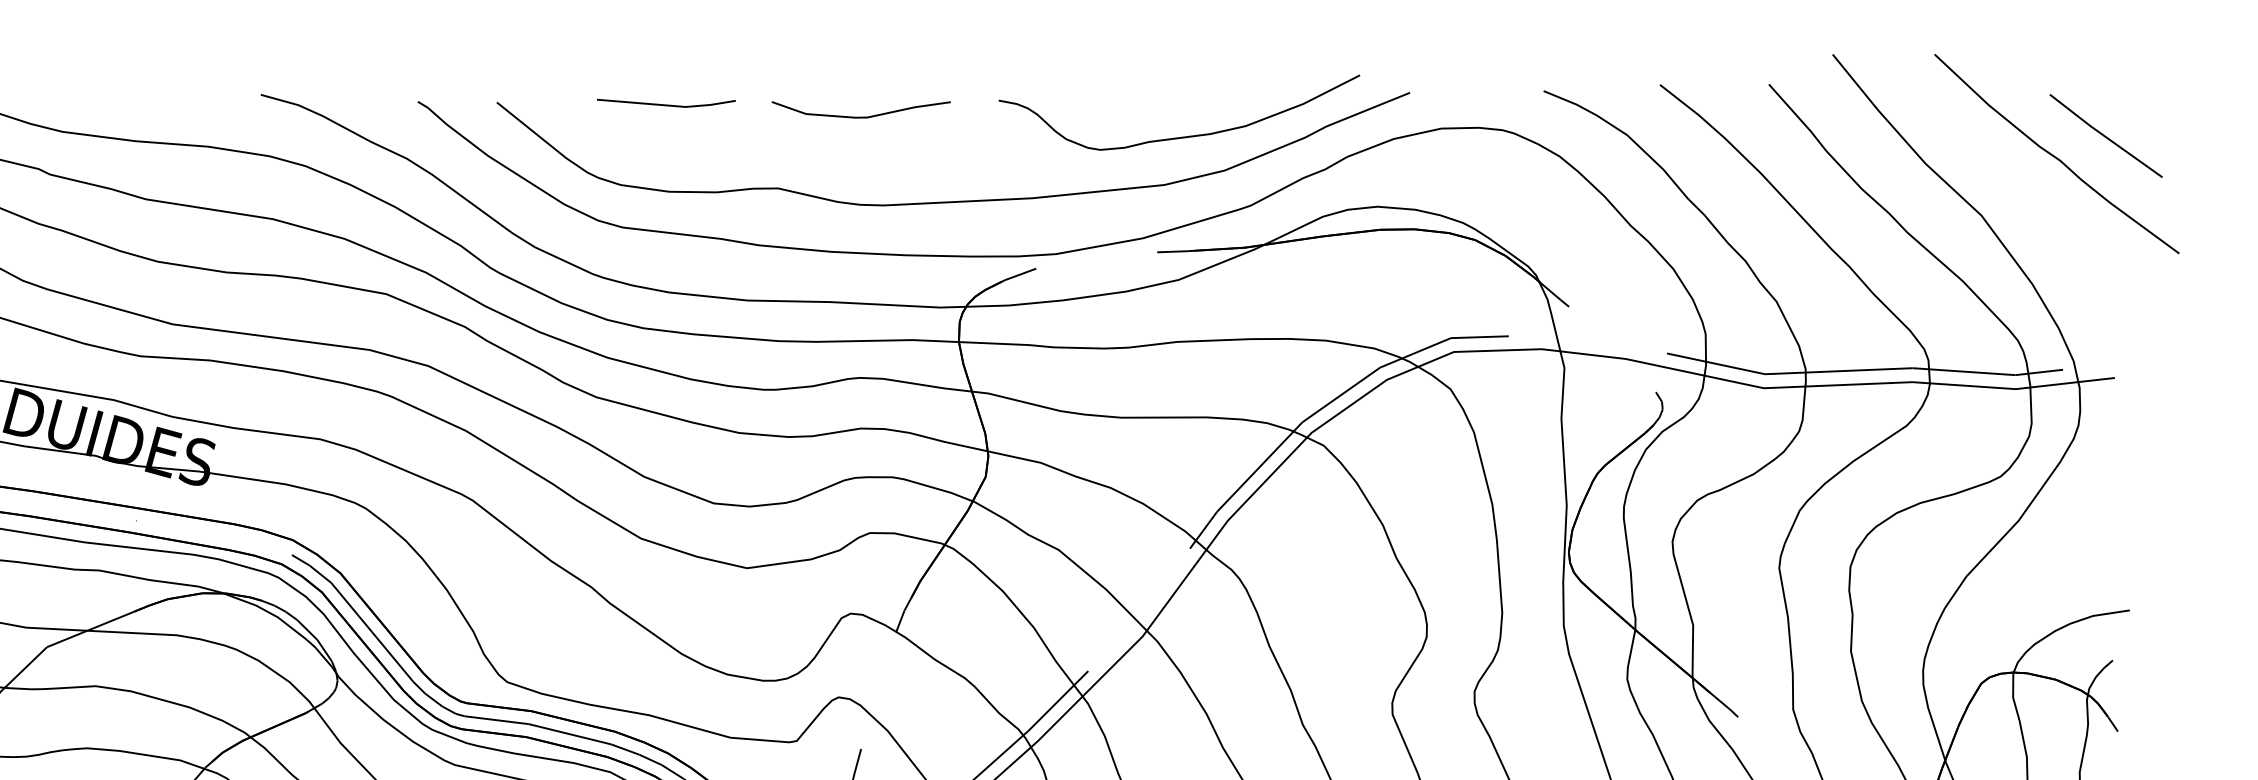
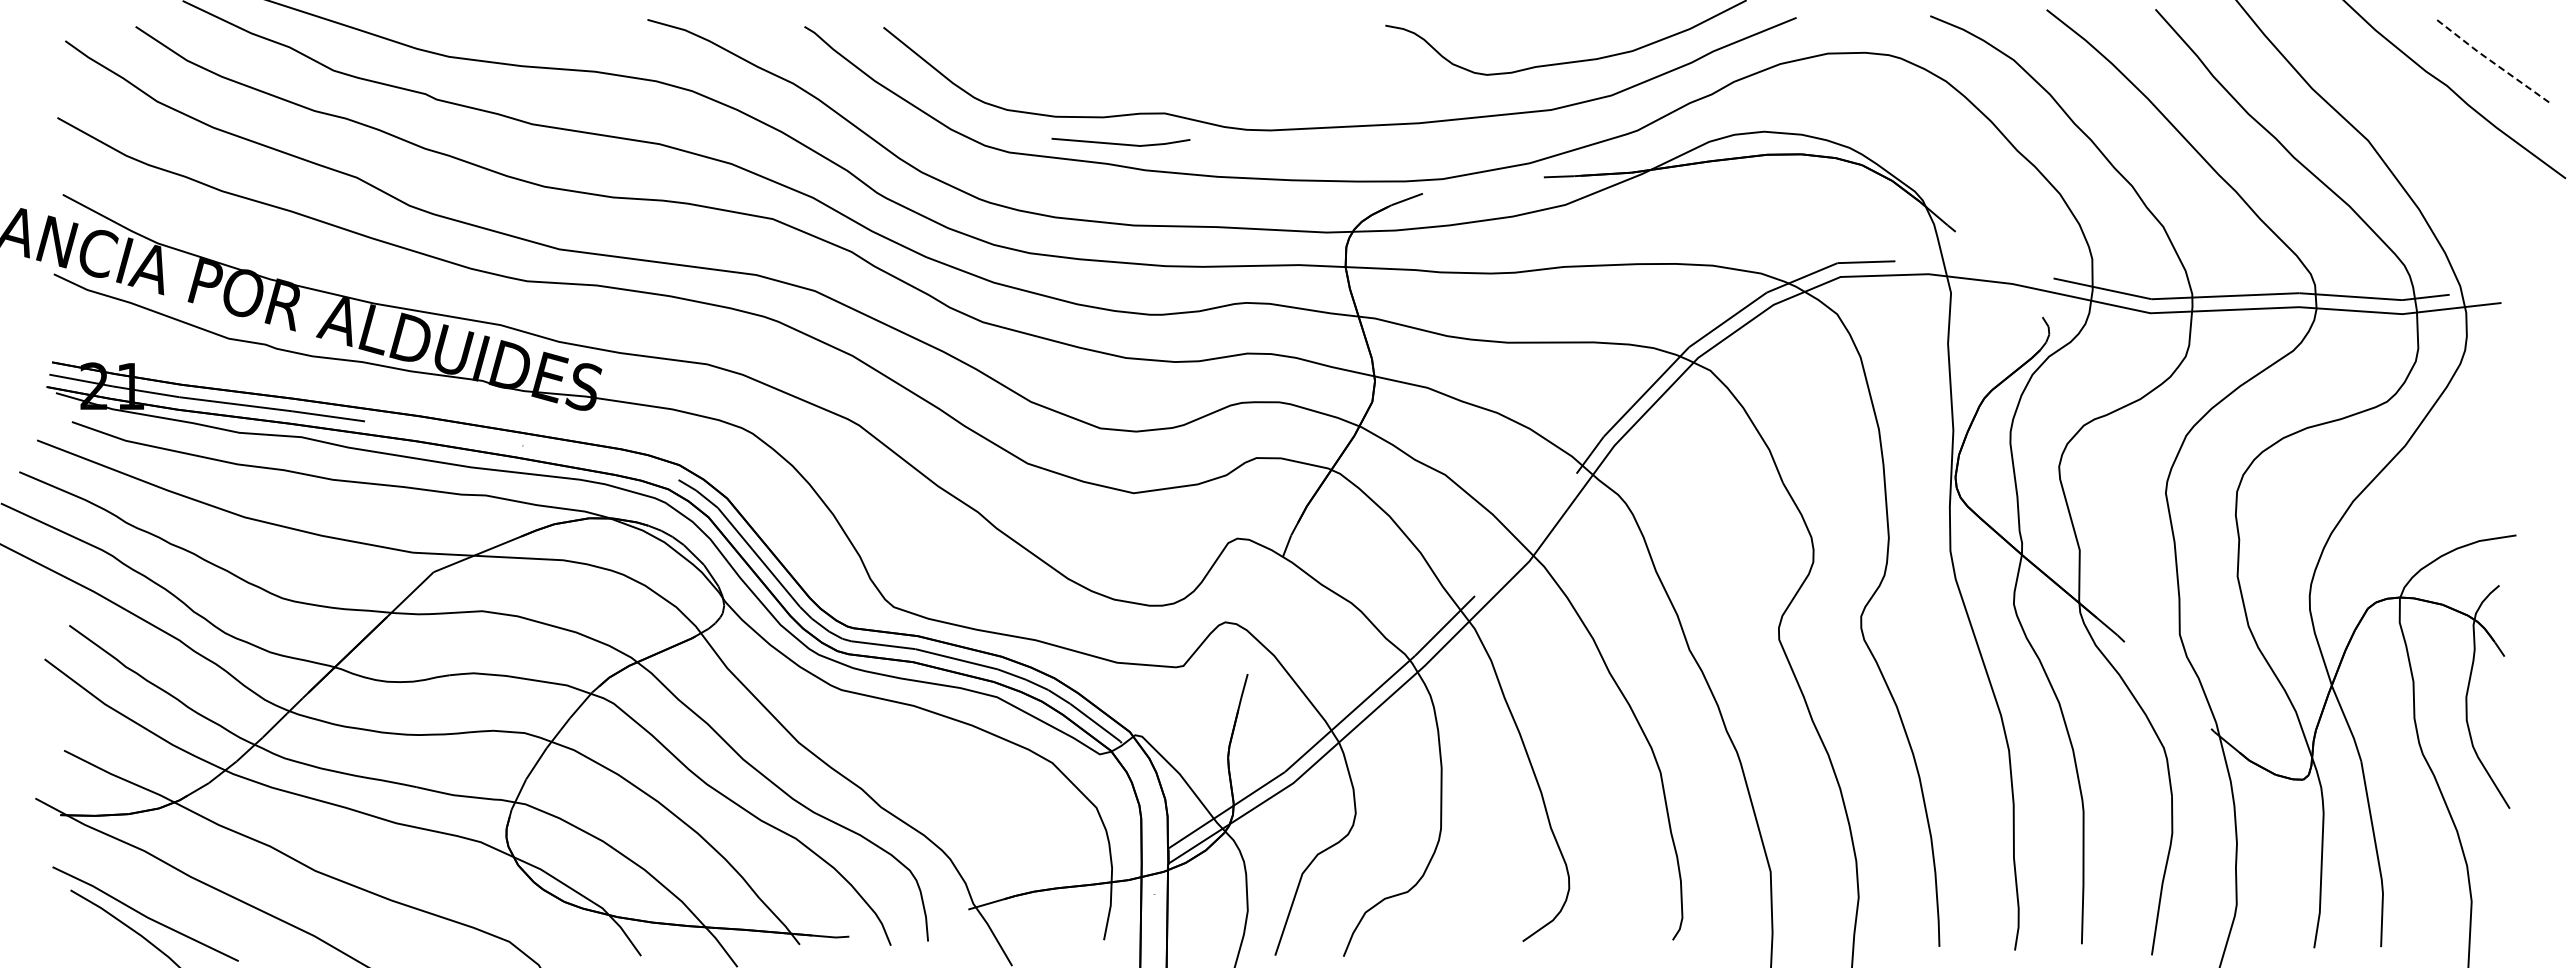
line: (665, 104) -> (1120, 143), moved
curve: (860, 116) -> (1247, 41), removed
line: (2104, 136) -> (2491, 61), solid -> dashed

